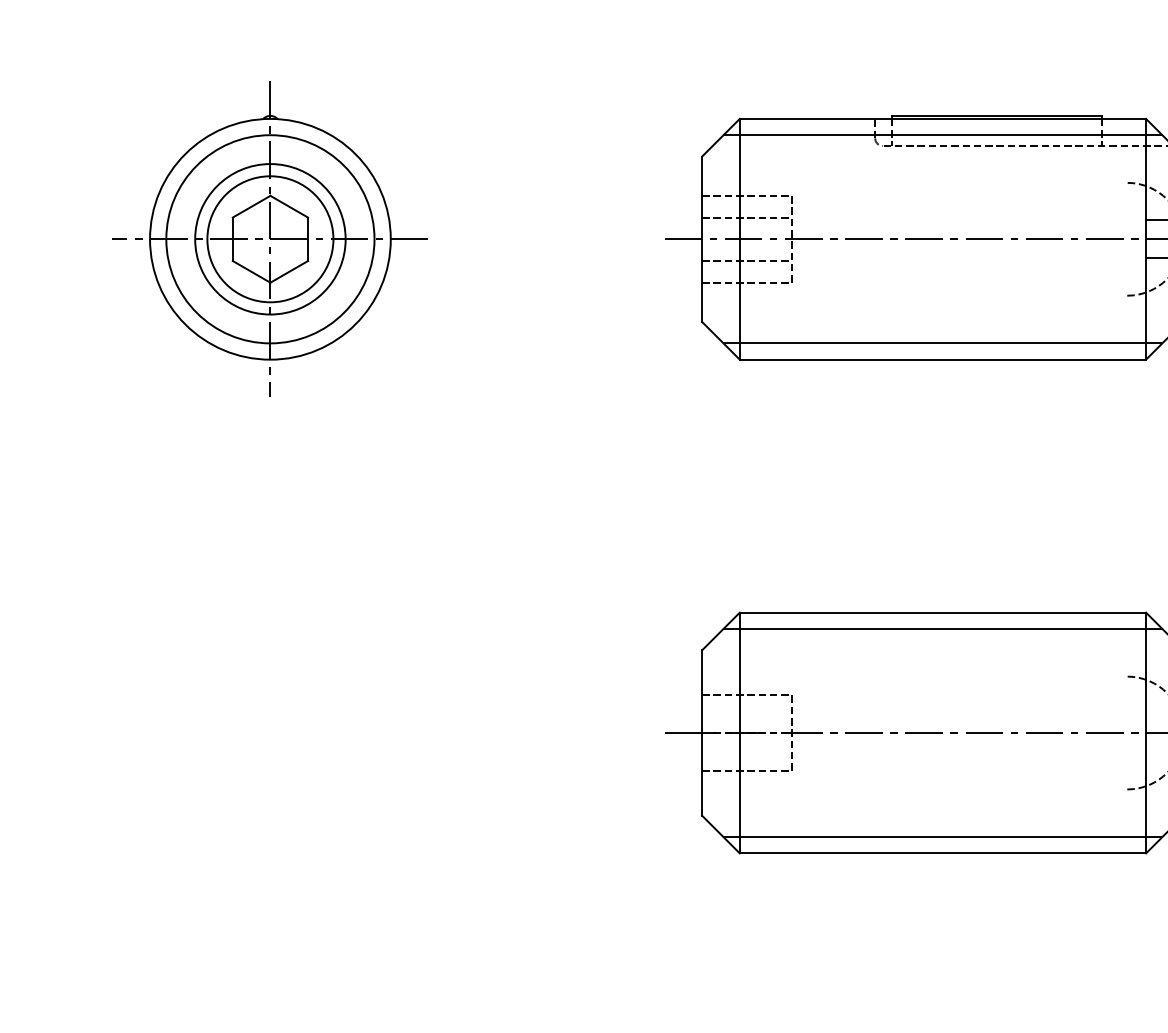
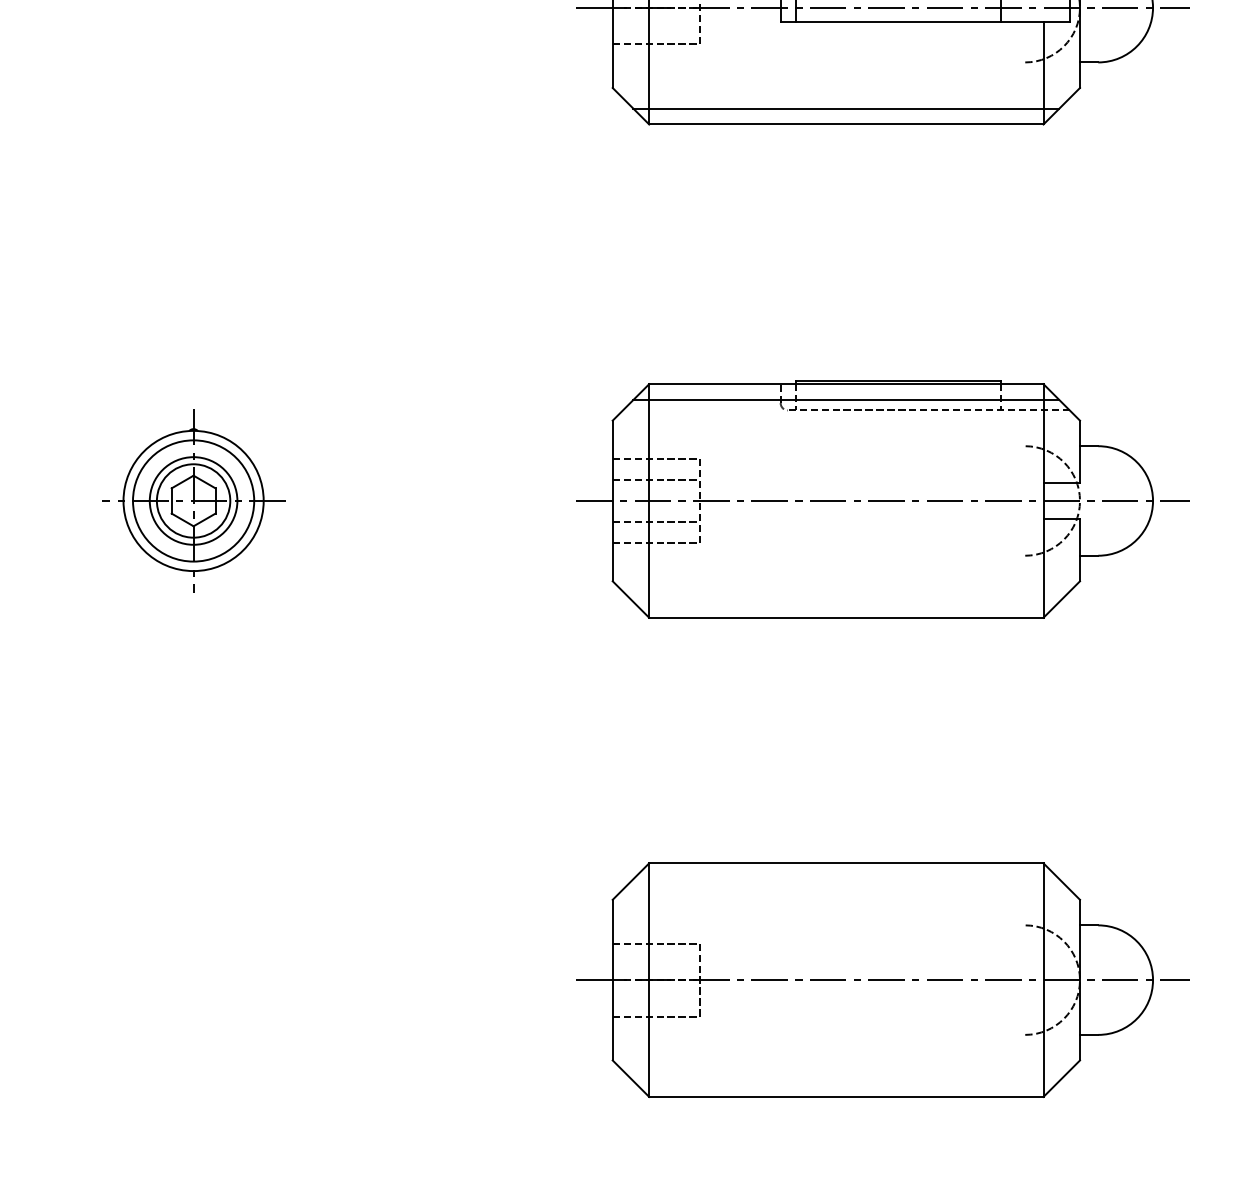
part: (270, 238) -> (193, 500), size x0.6
line: (943, 342) -> (846, 601), removed
line: (943, 629) -> (846, 879), removed
line: (943, 837) -> (846, 1081), removed

